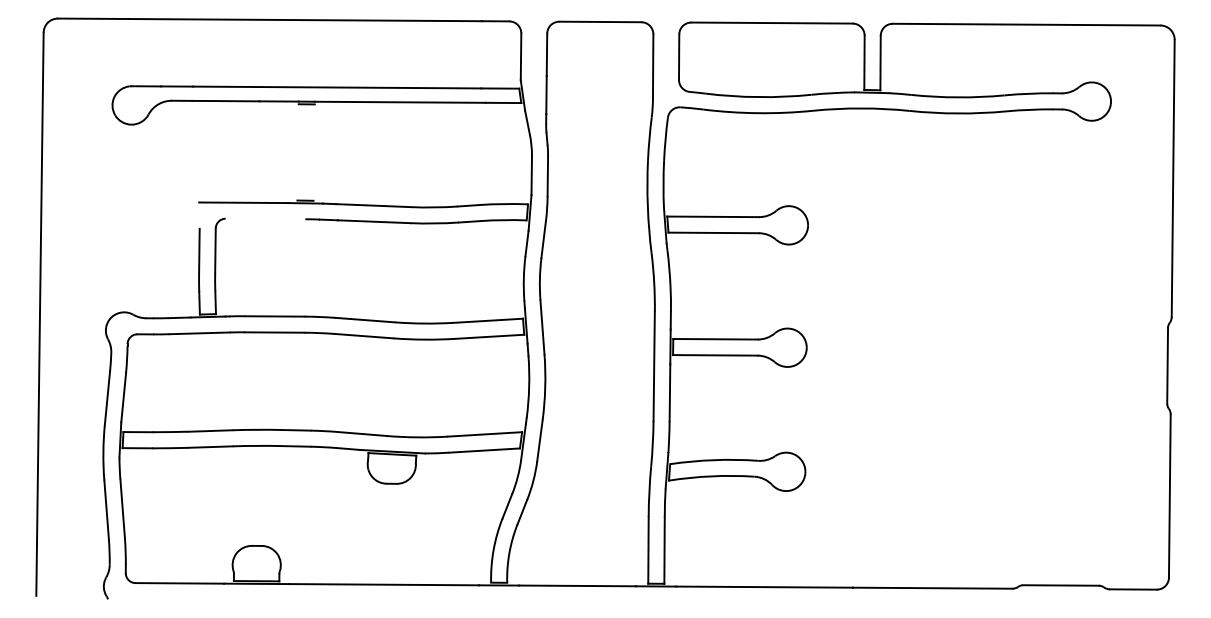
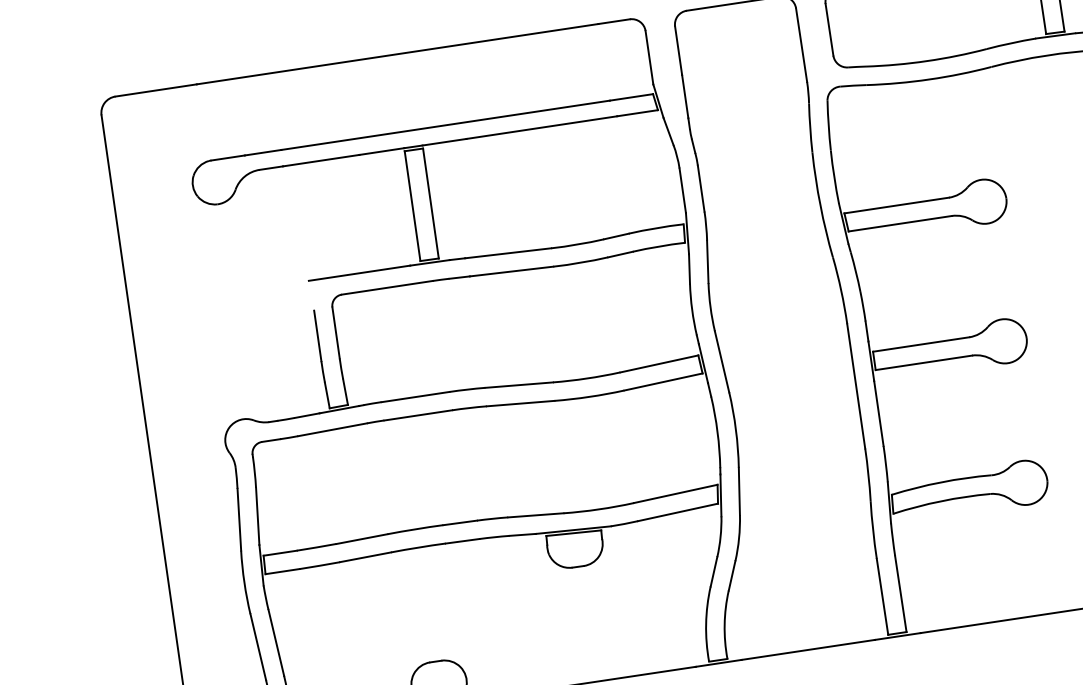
line: (297, 152) -> (411, 206), added
line: (313, 152) -> (430, 203), added
line: (265, 218) -> (387, 287), added

